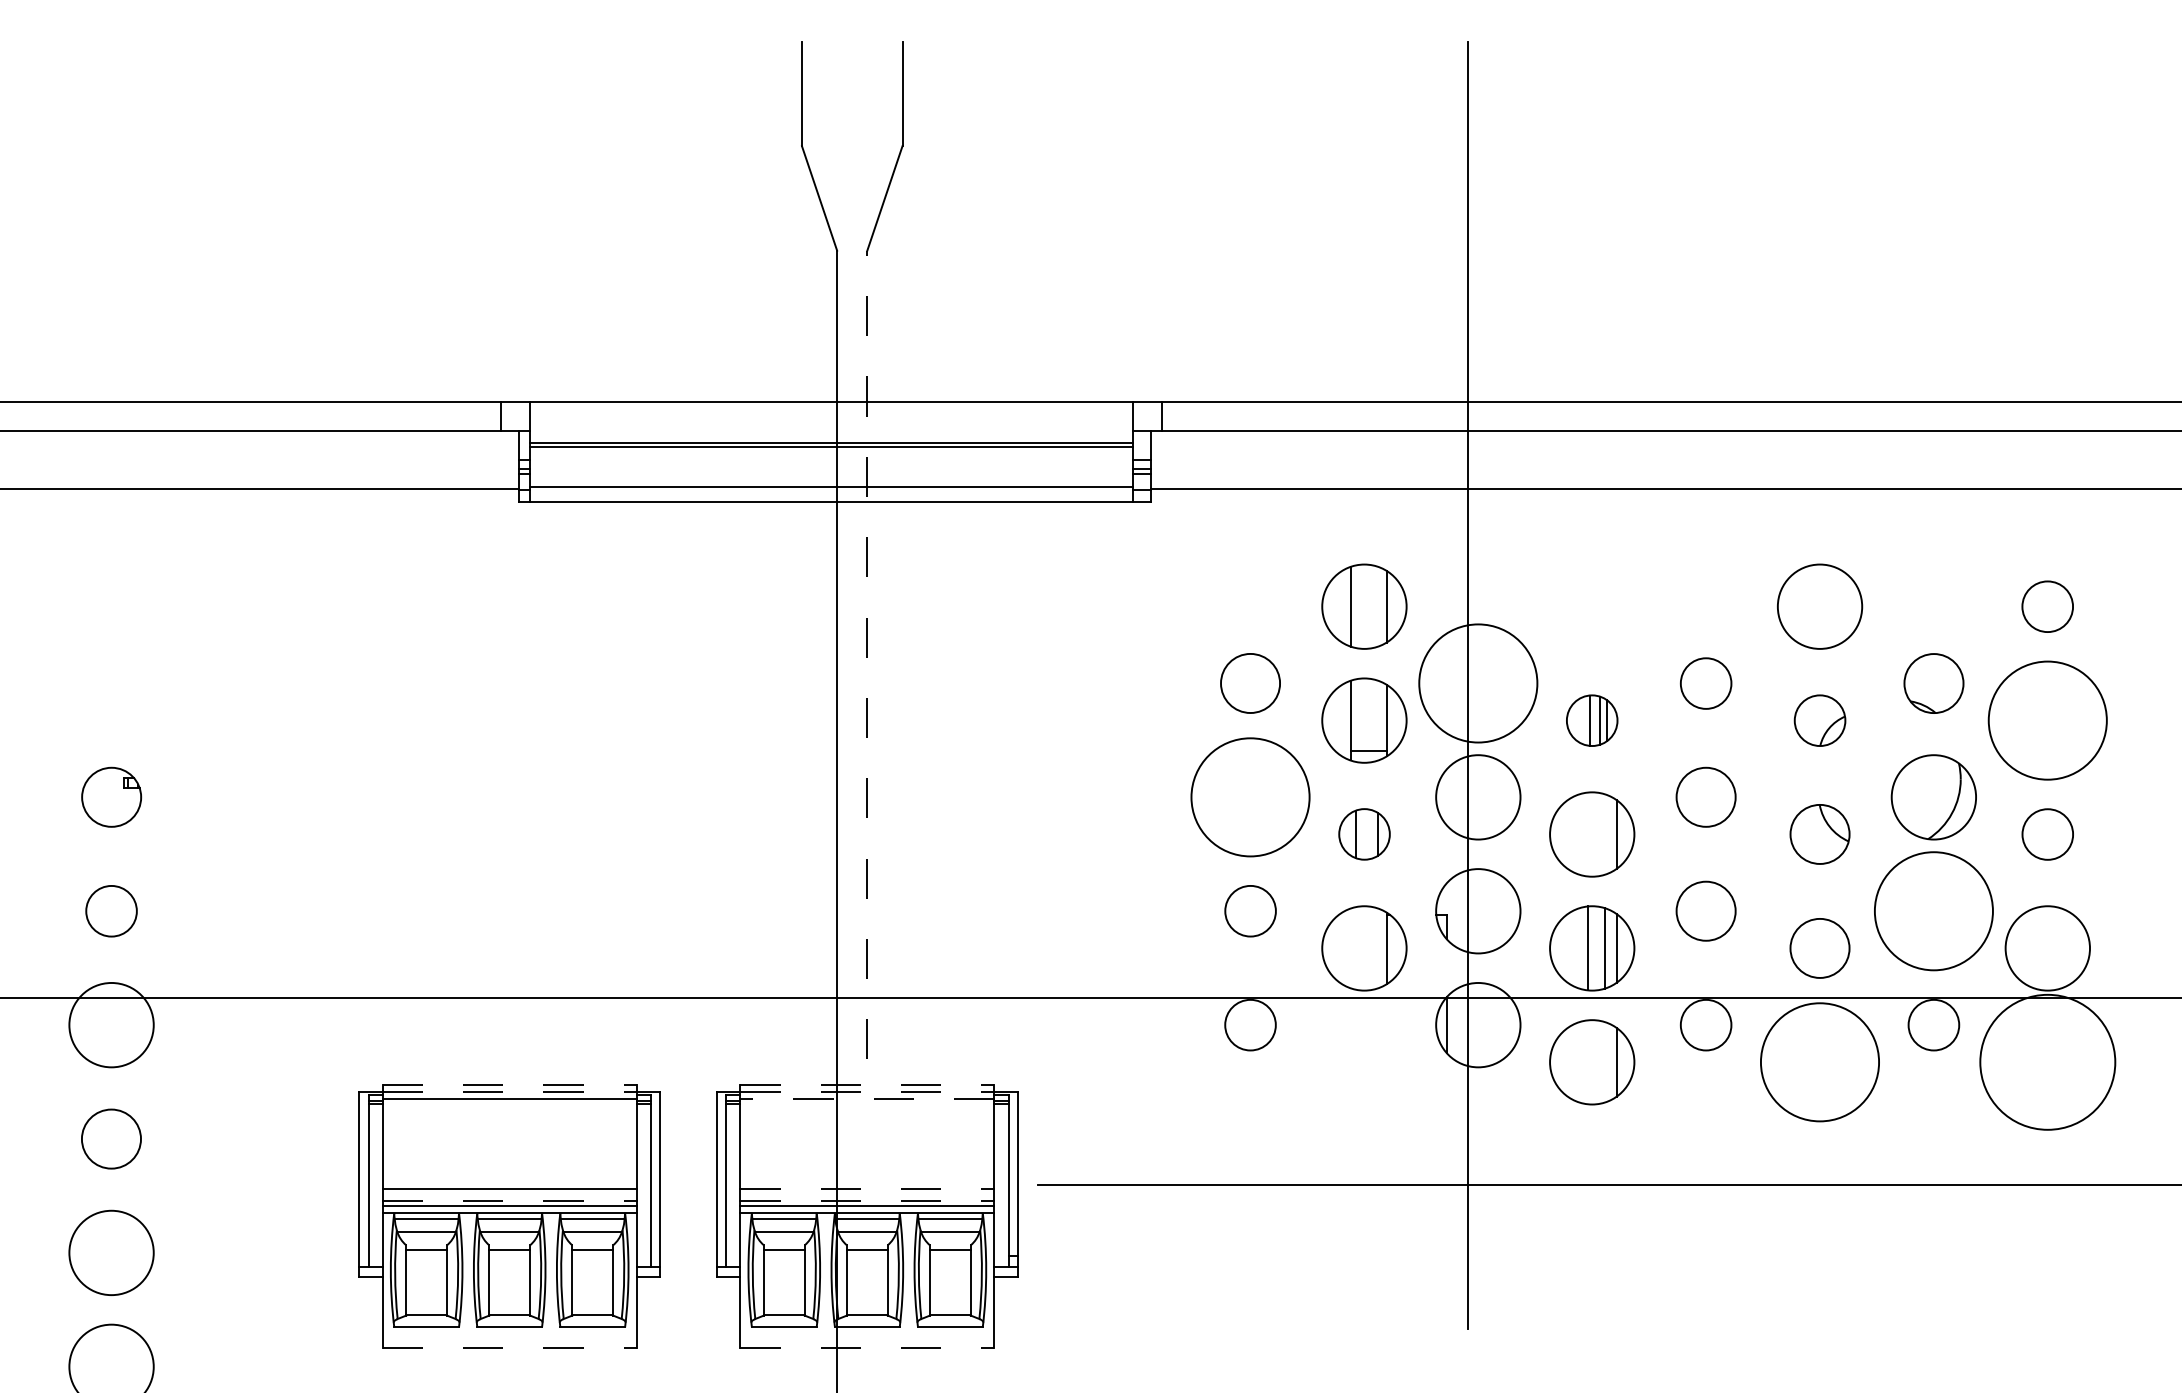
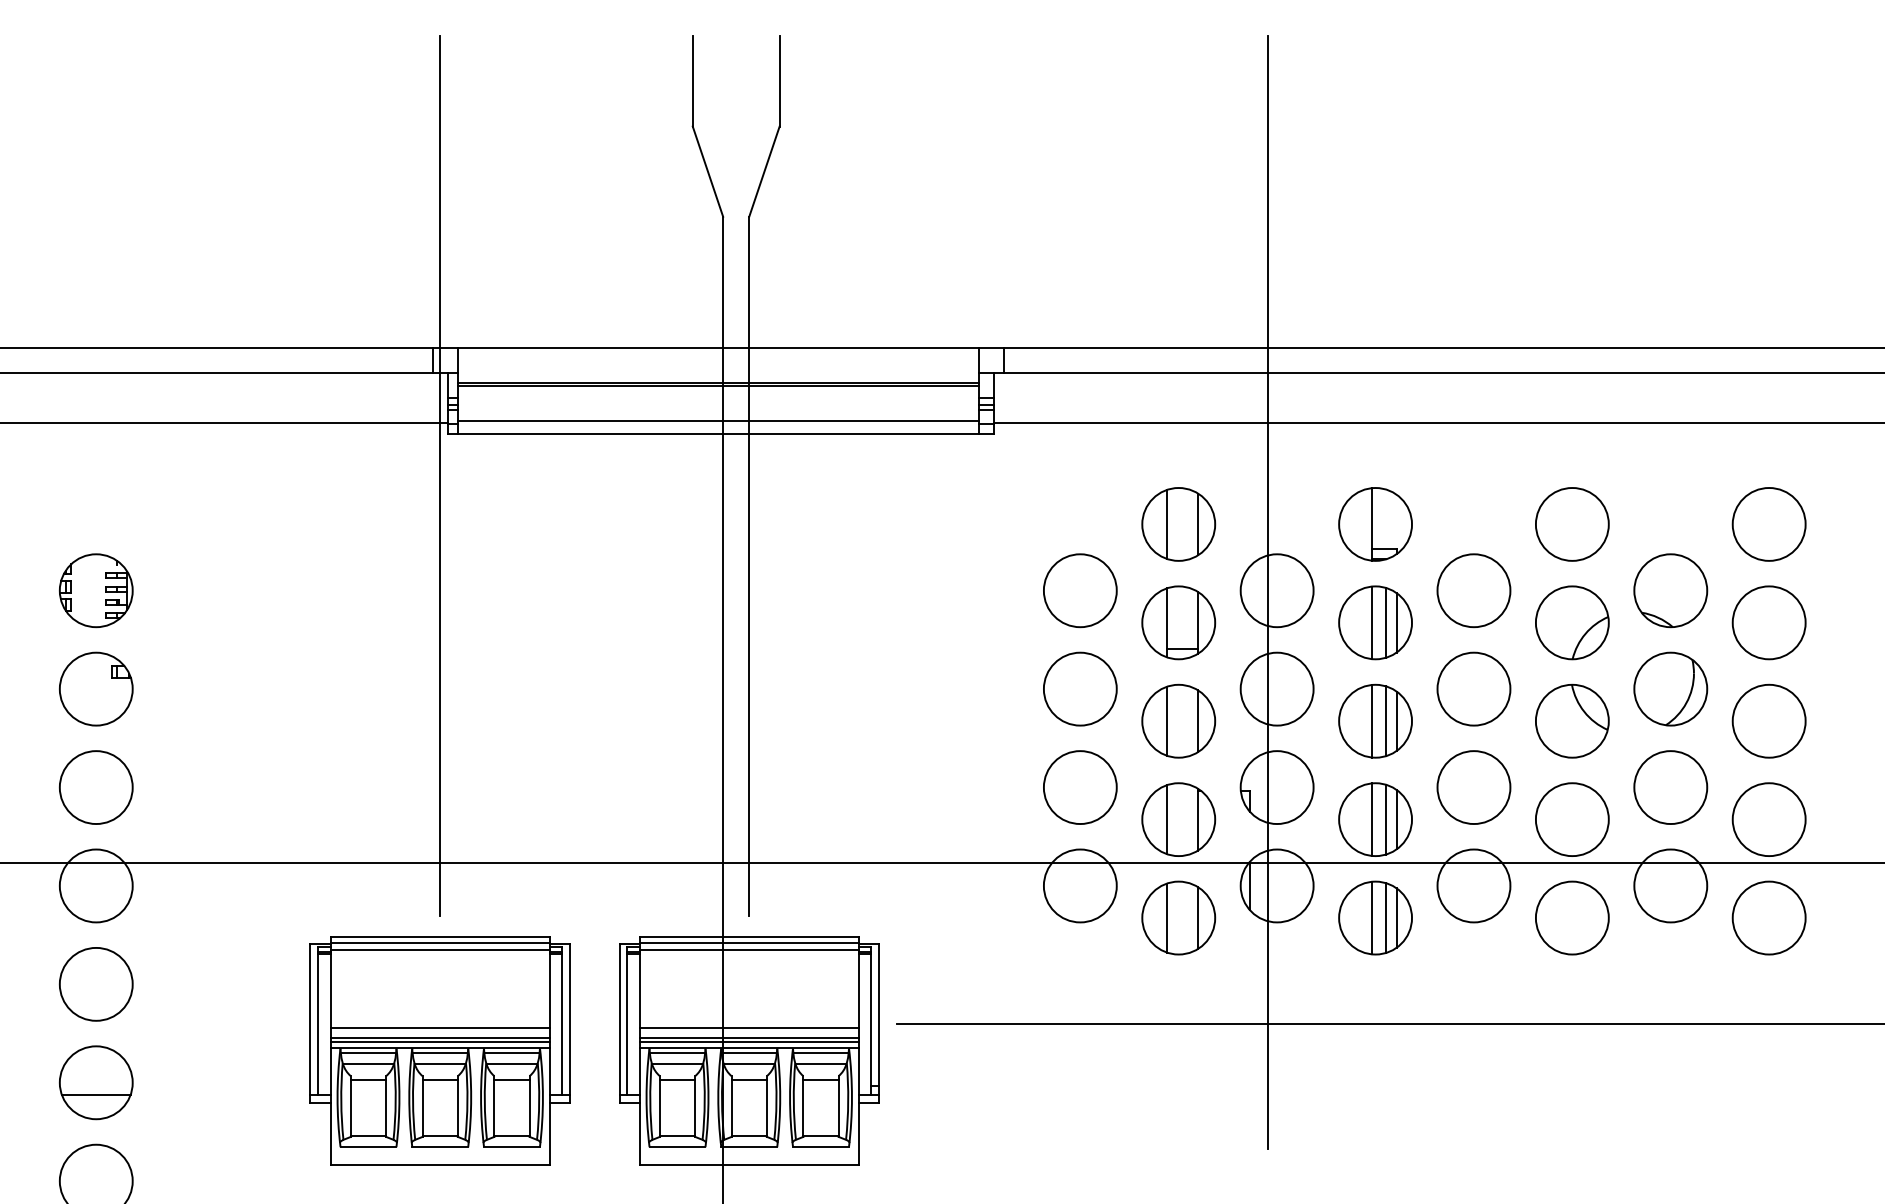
line: (509, 550) -> (440, 475), added
part: (1592, 606) -> (1375, 524), added
circle: (2047, 606) -> (1768, 524), size x1.67
line: (867, 654) -> (749, 565), dashed -> solid
part: (110, 683) -> (95, 590), added
circle: (1249, 683) -> (1079, 590), size x1.43
circle: (1477, 683) -> (1276, 590), size x0.71
circle: (1705, 683) -> (1473, 590), size x1.67
part: (1933, 683) -> (1670, 590), size x1.43
part: (1592, 720) -> (1375, 622), size x1.67
part: (1820, 720) -> (1572, 622), size x1.67
circle: (2047, 720) -> (1768, 622), size x0.71
part: (111, 796) -> (96, 688), size x1.43
circle: (1249, 796) -> (1079, 688), size x0.71
circle: (1705, 796) -> (1473, 688), size x1.43
part: (1364, 833) -> (1178, 720), size x1.67
part: (1820, 833) -> (1572, 720), size x1.43
circle: (2047, 833) -> (1768, 720), size x1.67
line: (1587, 834) -> (1371, 721), added
line: (1604, 834) -> (1386, 721), added
circle: (110, 911) -> (95, 787), size x1.67
circle: (1250, 911) -> (1080, 787), size x1.67
circle: (1705, 911) -> (1473, 787), size x1.43
circle: (1933, 911) -> (1670, 787), size x0.71
line: (1350, 948) -> (1166, 819), added
circle: (1819, 948) -> (1571, 819), size x1.43
circle: (1249, 1024) -> (1079, 885), size x1.67
circle: (1705, 1024) -> (1473, 885), size x1.67
circle: (1933, 1024) -> (1670, 885), size x1.67
part: (1364, 1061) -> (1178, 917), added
line: (1587, 1061) -> (1371, 917), added
line: (1604, 1061) -> (1386, 917), added
circle: (1819, 1061) -> (1571, 917), size x0.71
circle: (2047, 1061) -> (1768, 917), size x0.62
line: (509, 1084) -> (440, 937), dashed -> solid
line: (867, 1084) -> (749, 937), dashed -> solid
line: (509, 1091) -> (440, 943), dashed -> solid
line: (867, 1091) -> (749, 943), dashed -> solid
line: (867, 1098) -> (749, 949), dashed -> solid
circle: (110, 1139) -> (95, 984), size x1.43
line: (867, 1188) -> (749, 1027), dashed -> solid
line: (509, 1200) -> (440, 1037), dashed -> solid
line: (867, 1200) -> (749, 1037), dashed -> solid
line: (111, 1267) -> (96, 1095), added
line: (509, 1347) -> (440, 1164), dashed -> solid
line: (867, 1347) -> (749, 1164), dashed -> solid

